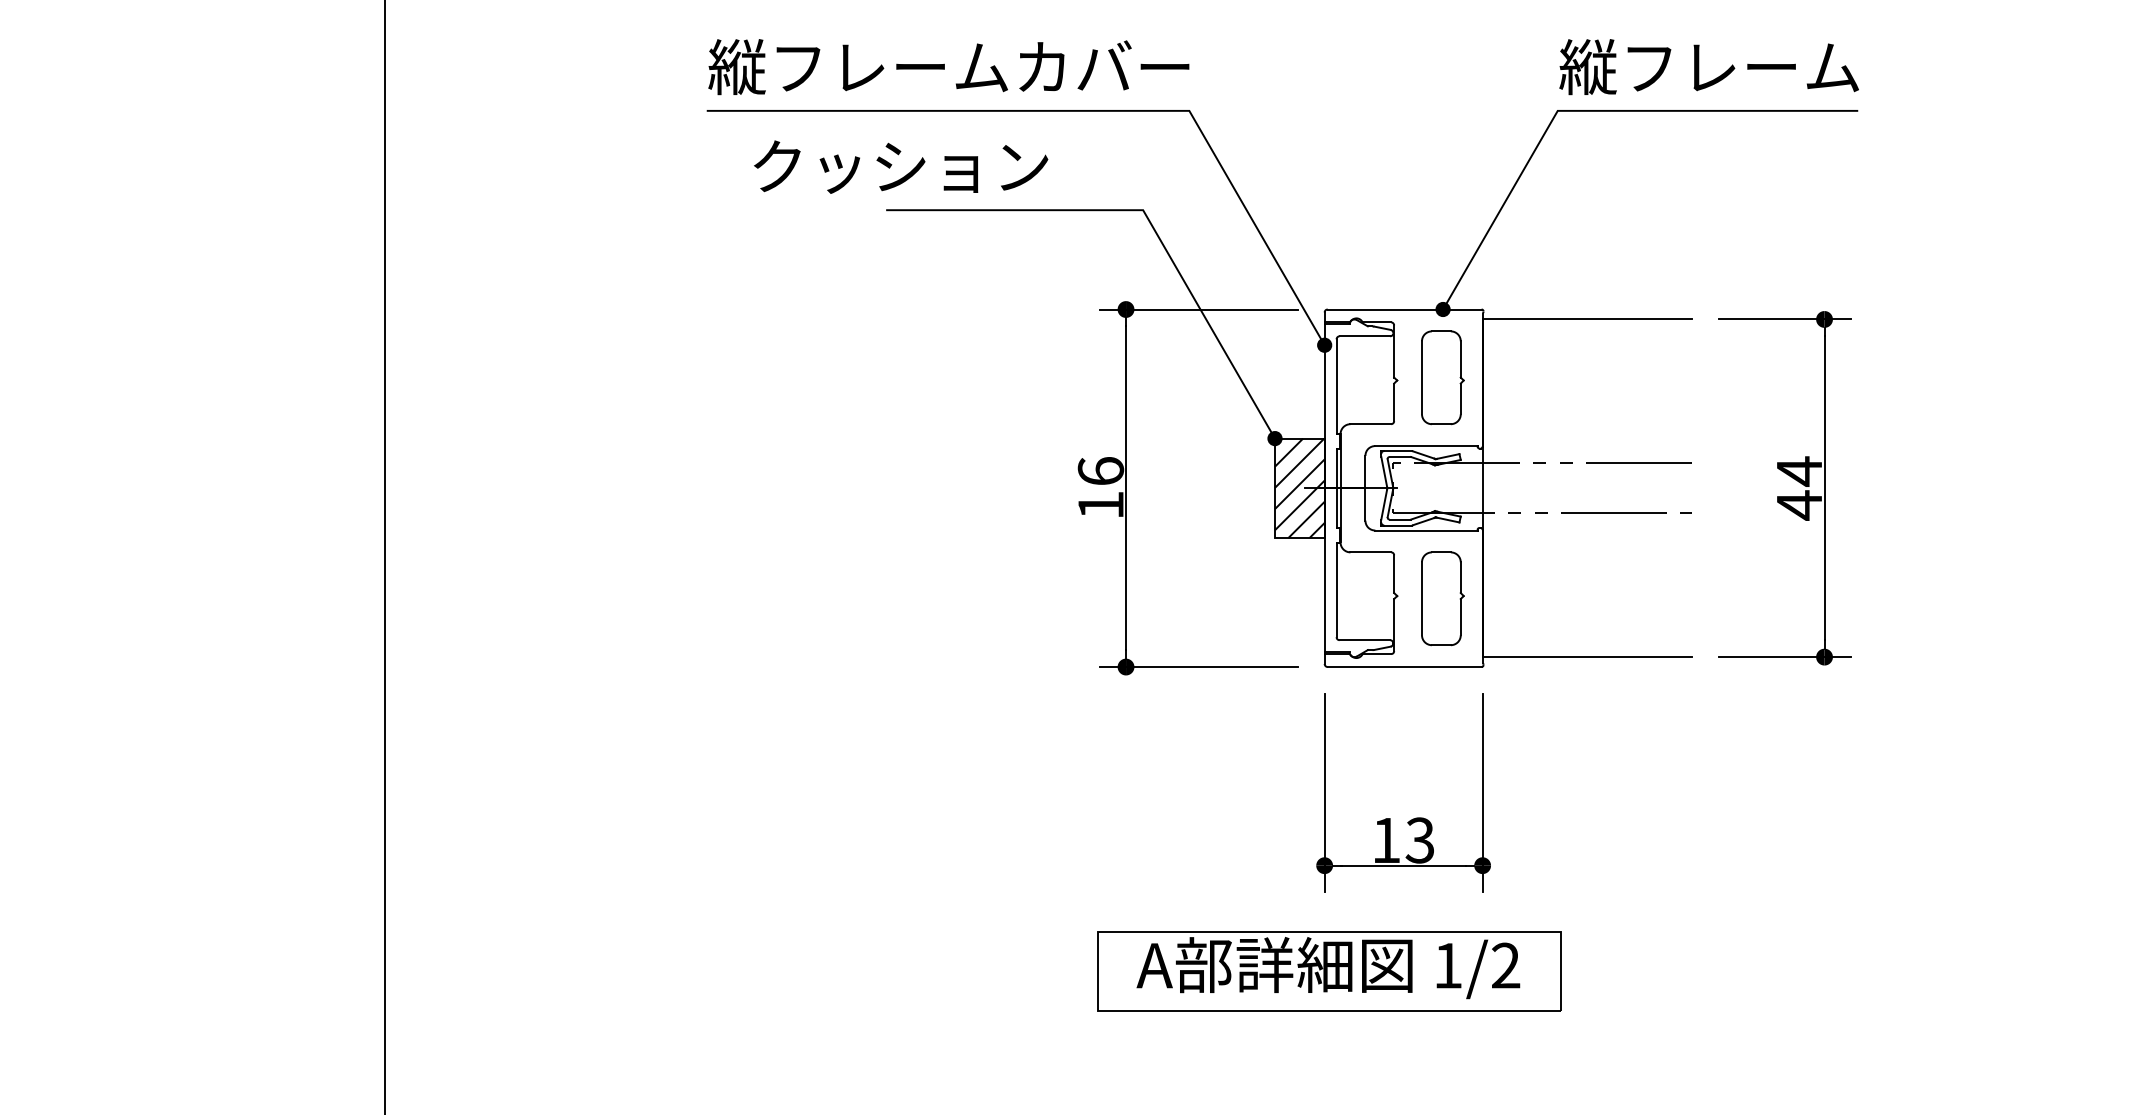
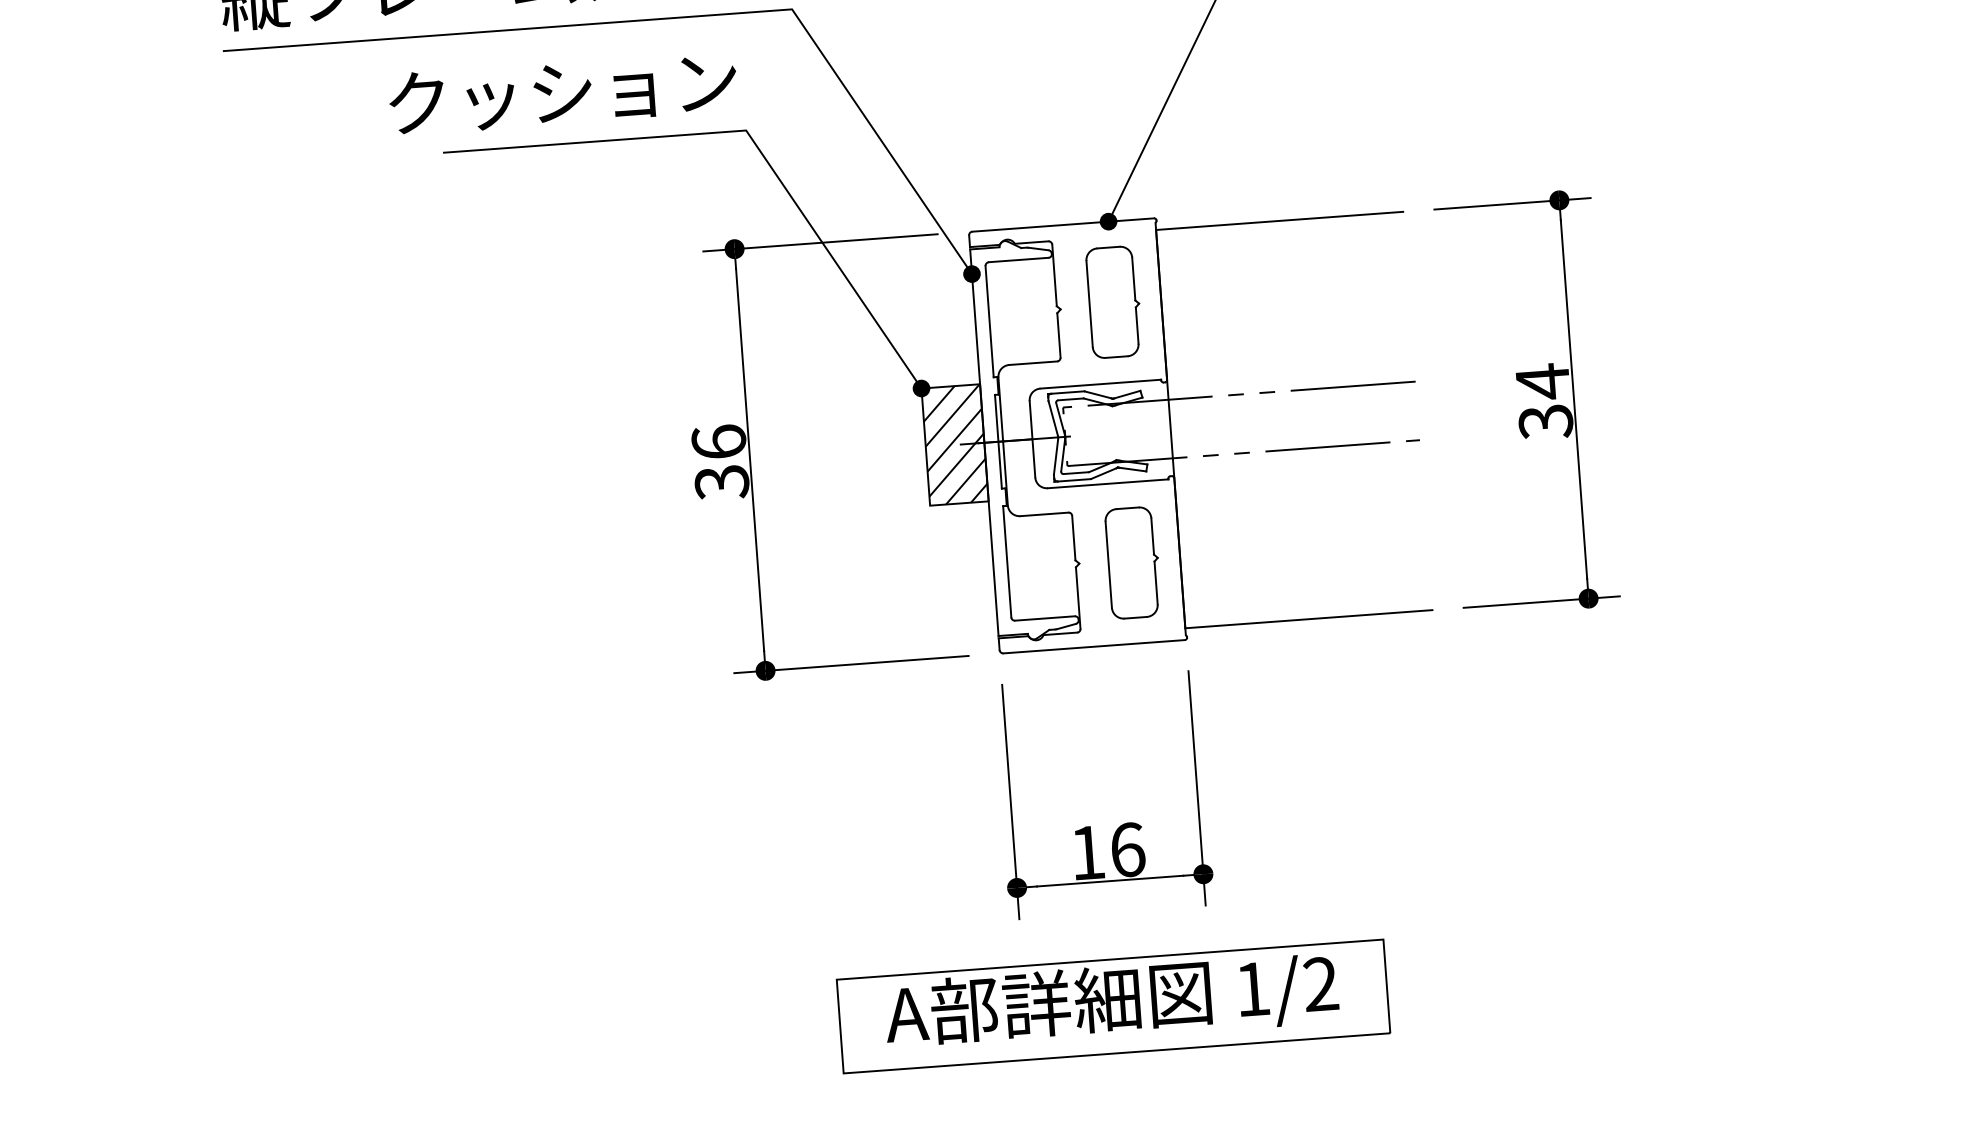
text: (901, 166) -> (563, 92), moved
text: (1100, 505) -> (721, 482), 16 -> 36
text: (1799, 505) -> (1545, 421), 44 -> 34
text: (1419, 840) -> (1126, 850), 13 -> 16
part: (1329, 971) -> (1113, 1006), moved

